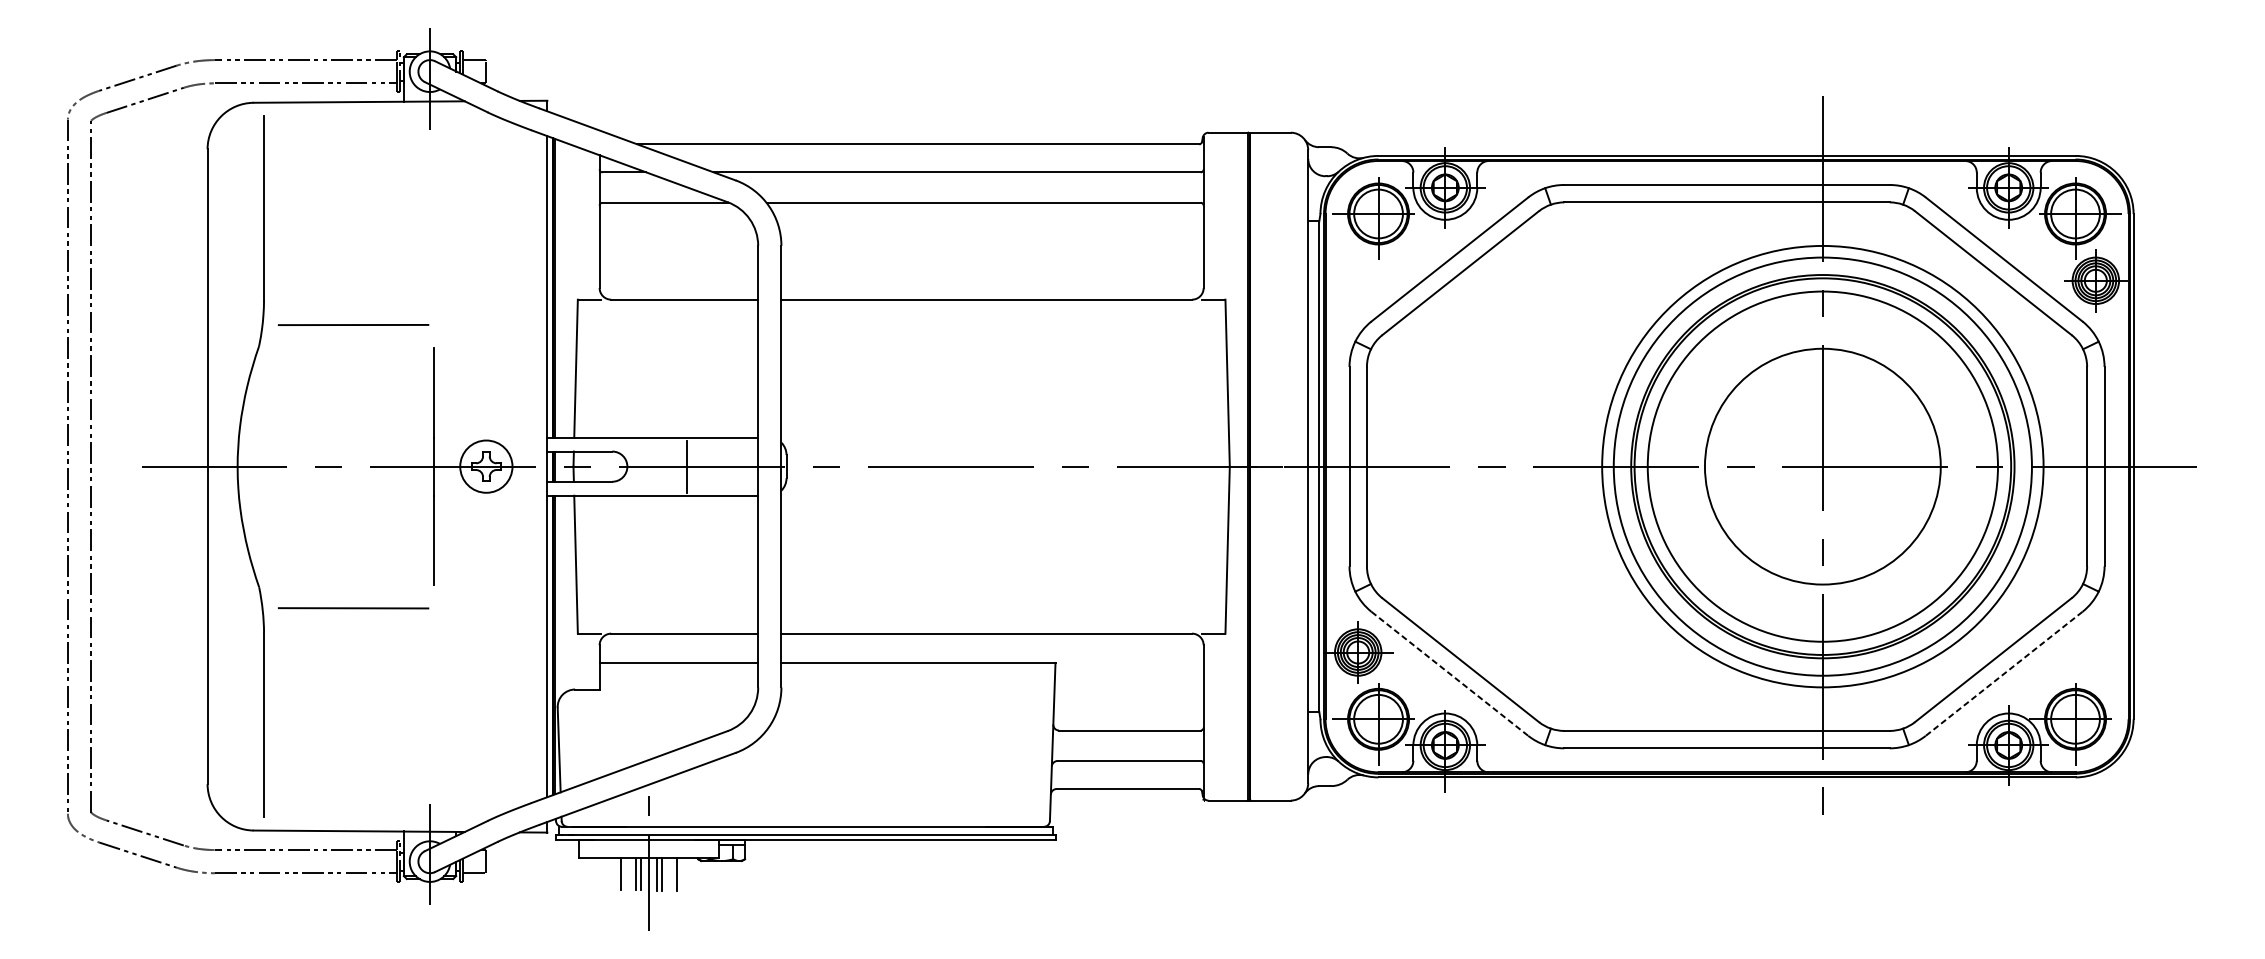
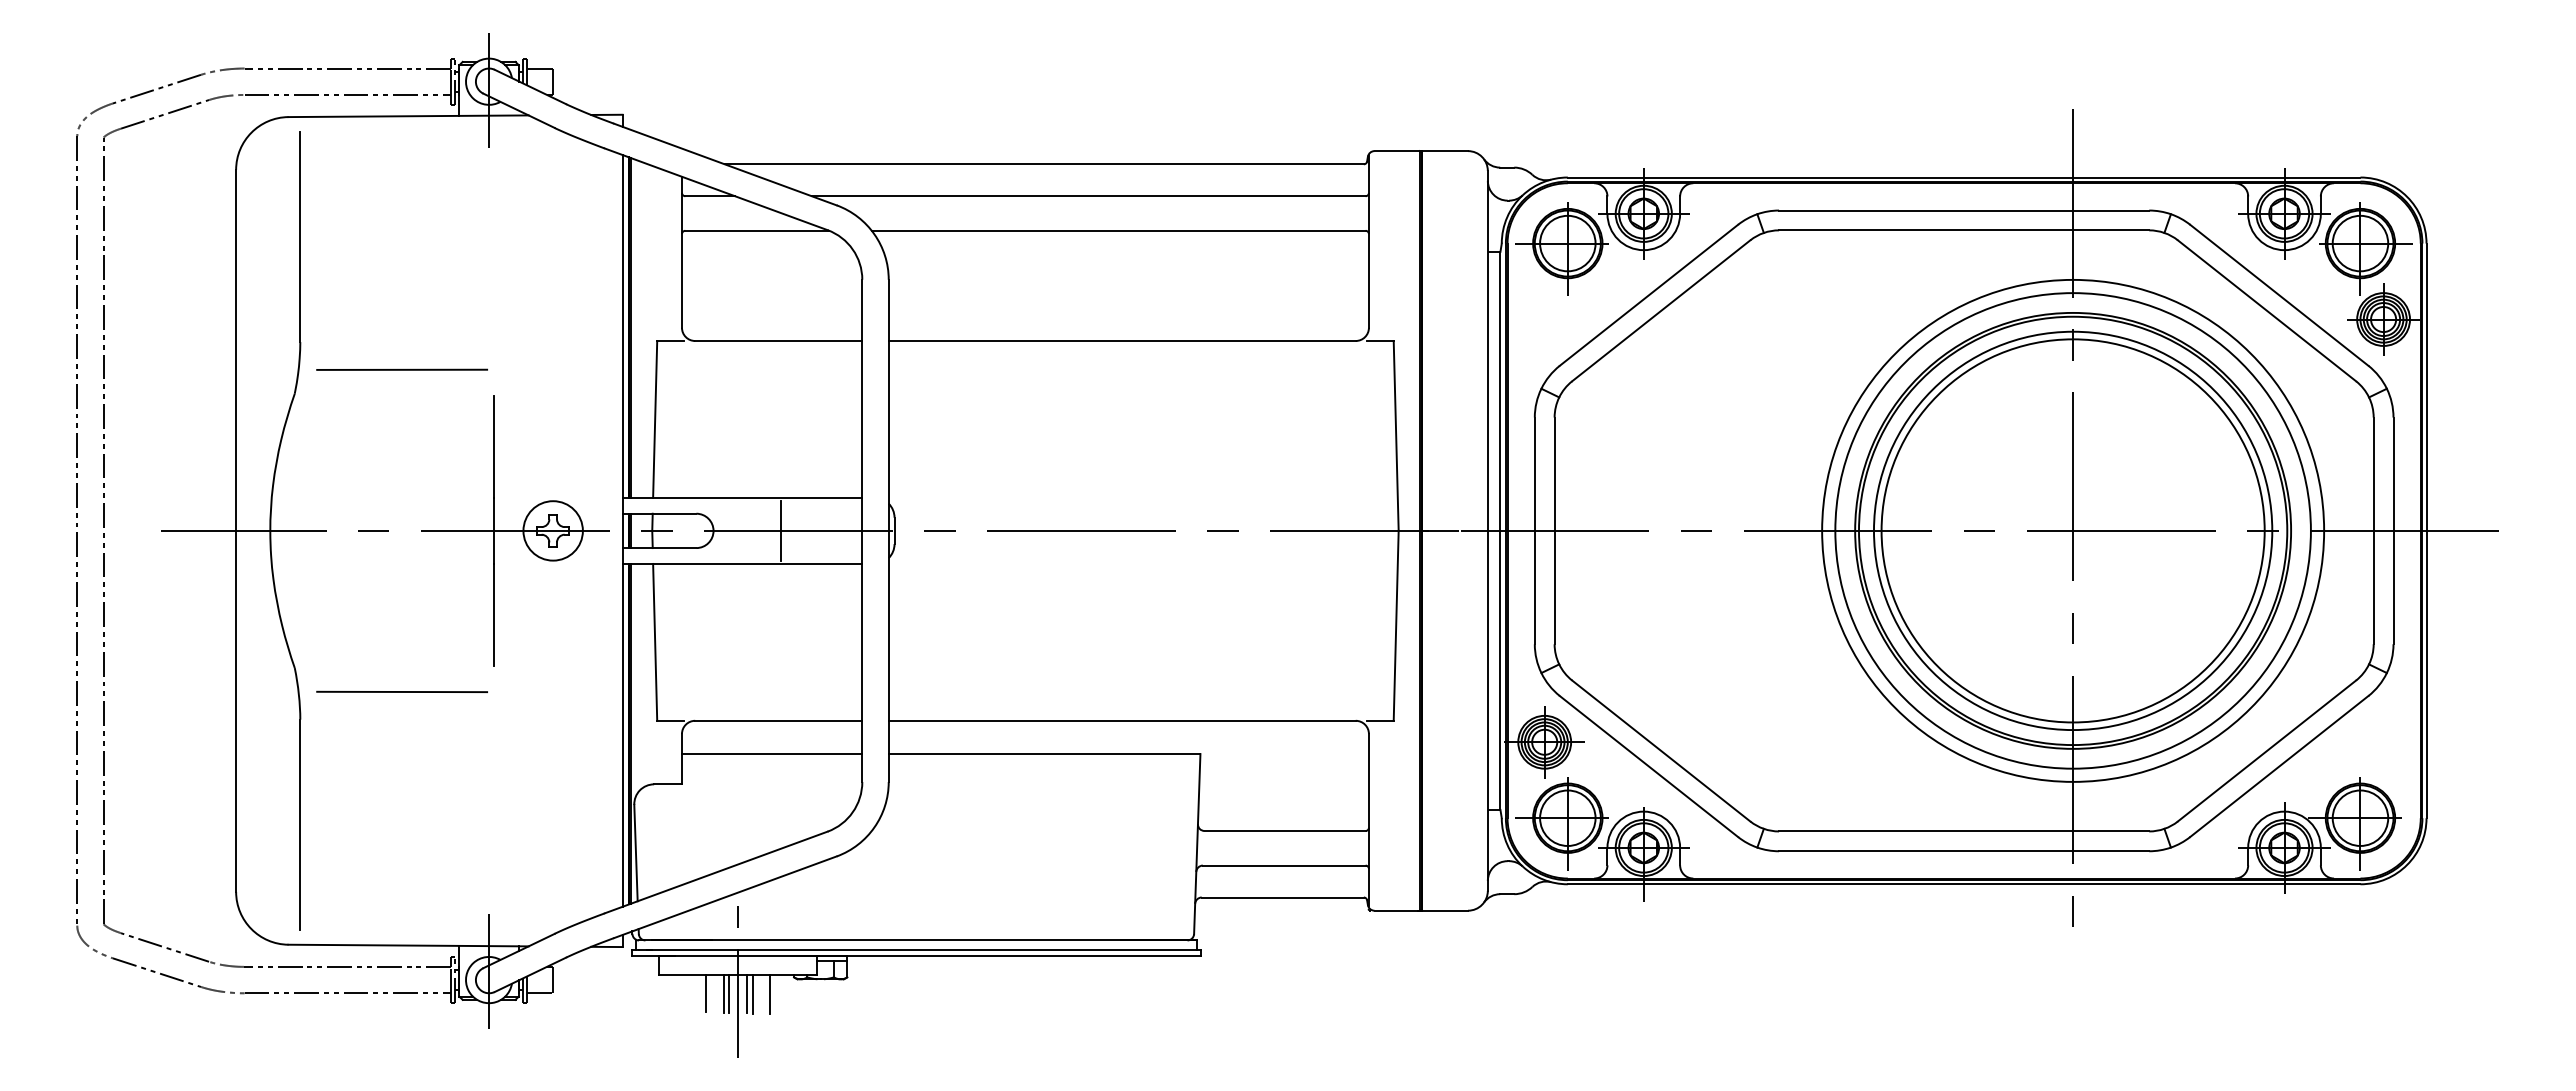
circle: (1822, 466) -> (2072, 530), size x1.43
line: (1449, 673) -> (1648, 766), dashed -> solid
line: (2004, 673) -> (2279, 766), dashed -> solid

